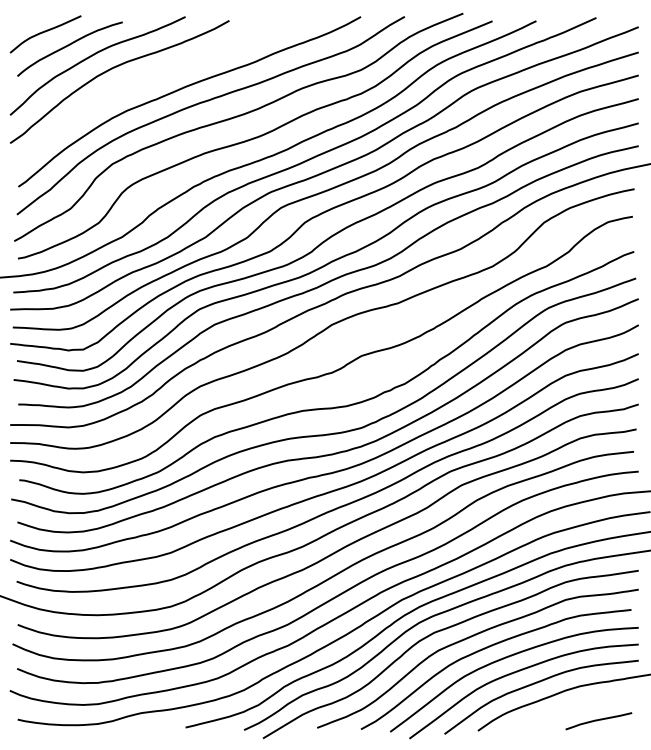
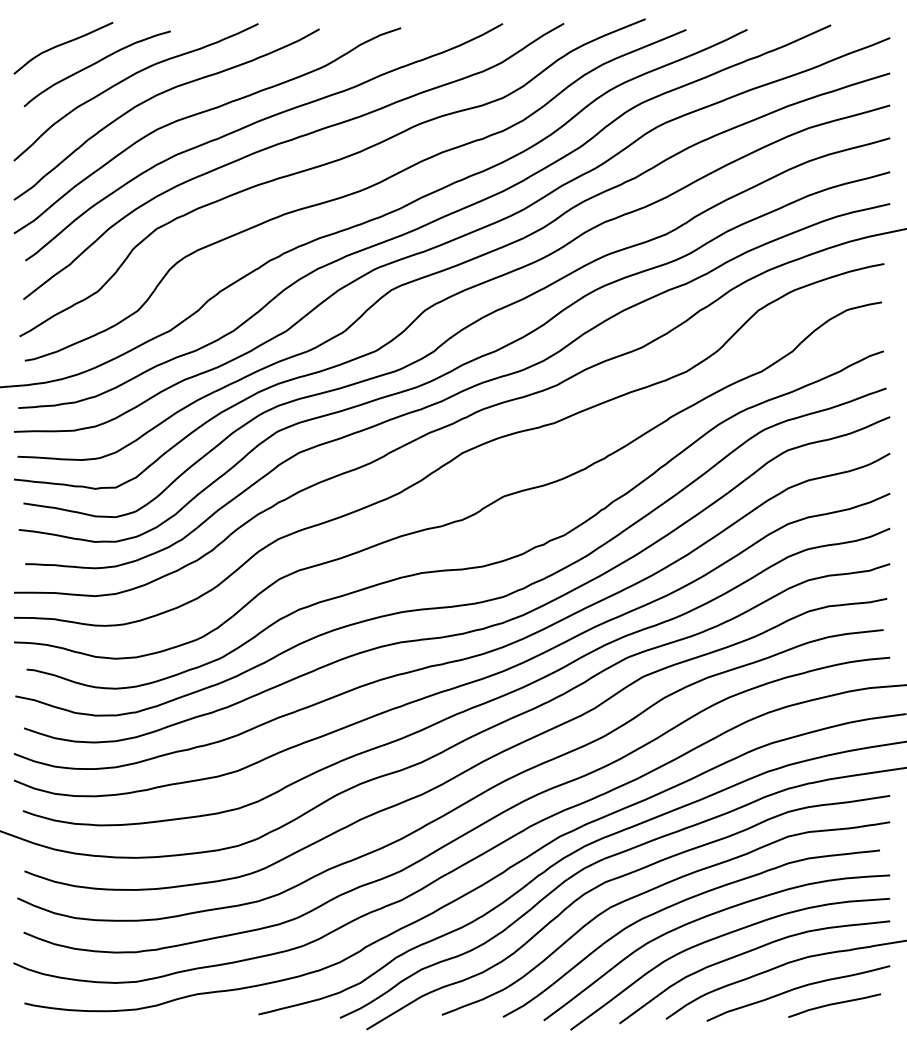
curve: (145, 81) -> (202, 113), added
curve: (570, 710) -> (795, 990), added

